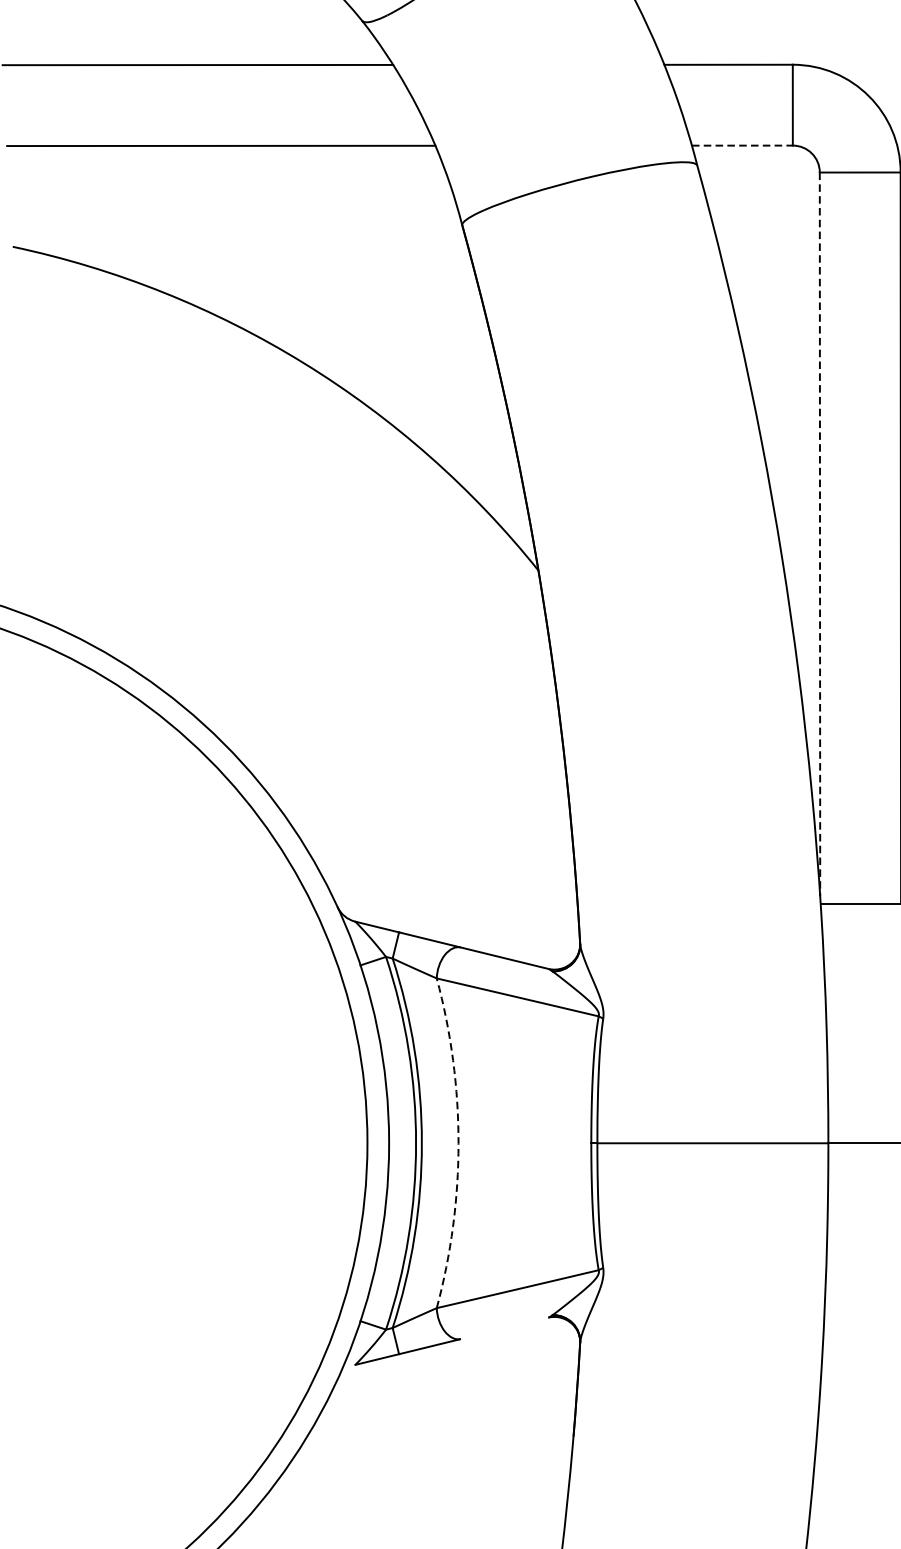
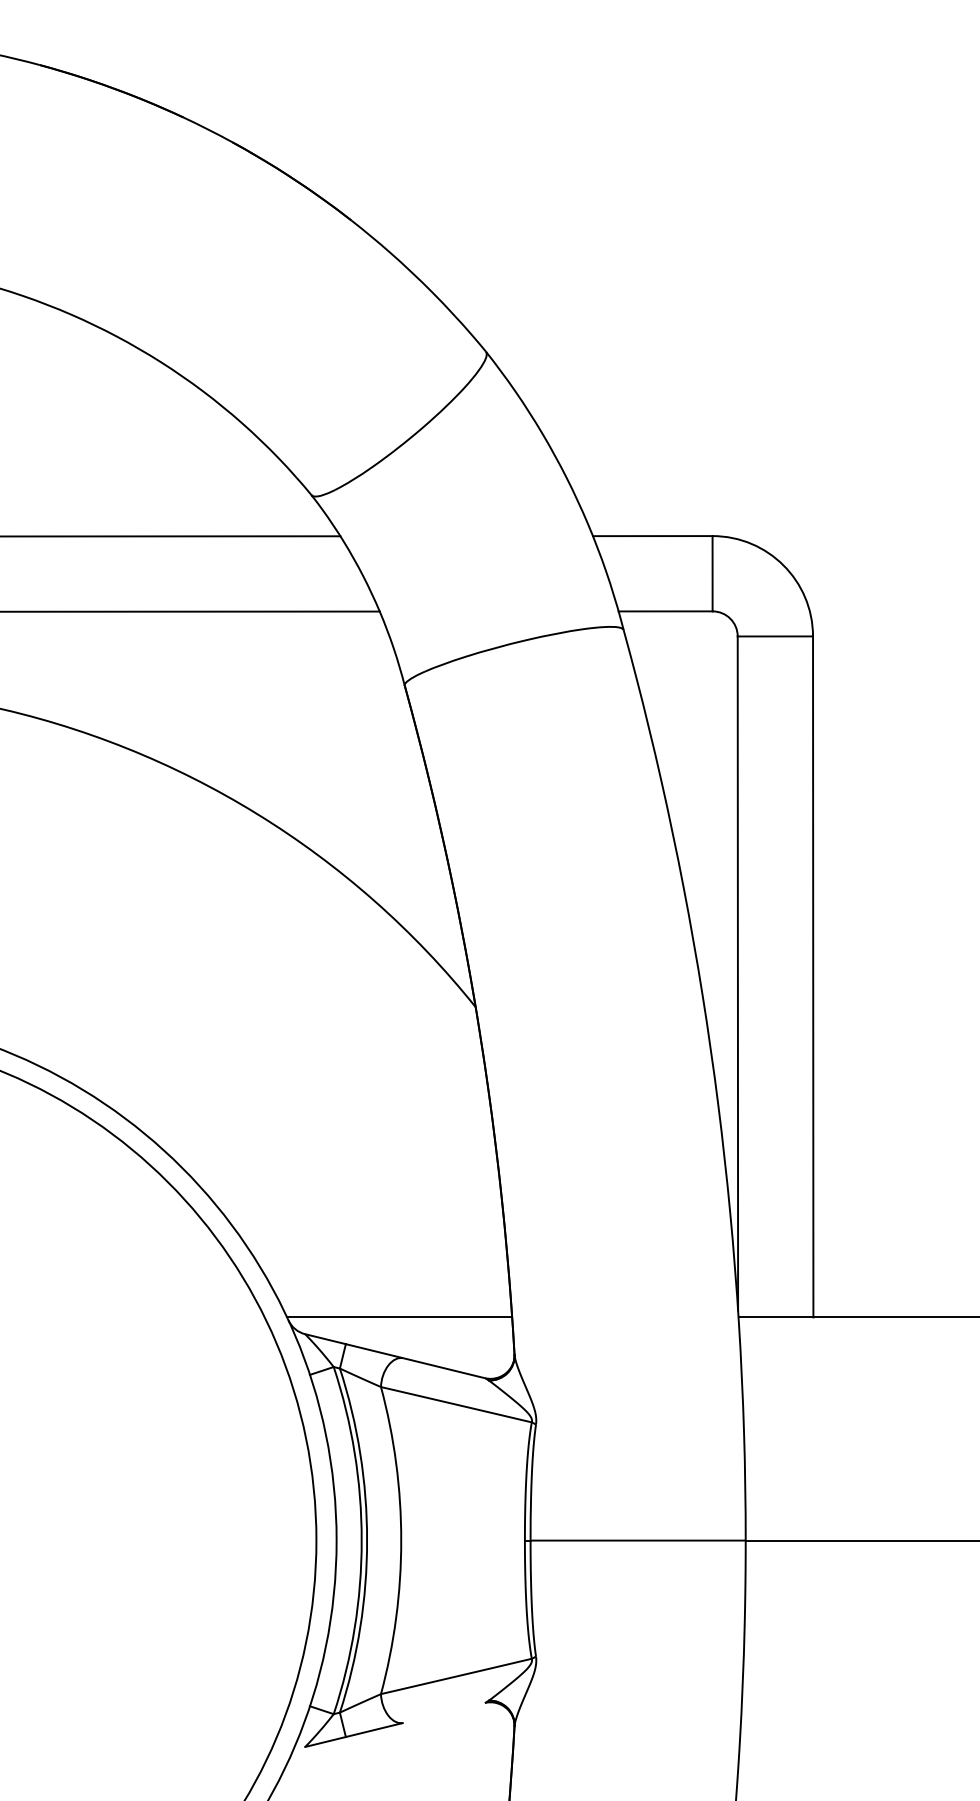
line: (742, 145) -> (665, 611), dashed -> solid
line: (819, 534) -> (737, 973), dashed -> solid
line: (456, 903) -> (399, 1317), added
arc: (458, 1143) -> (401, 1540), dashed -> solid

